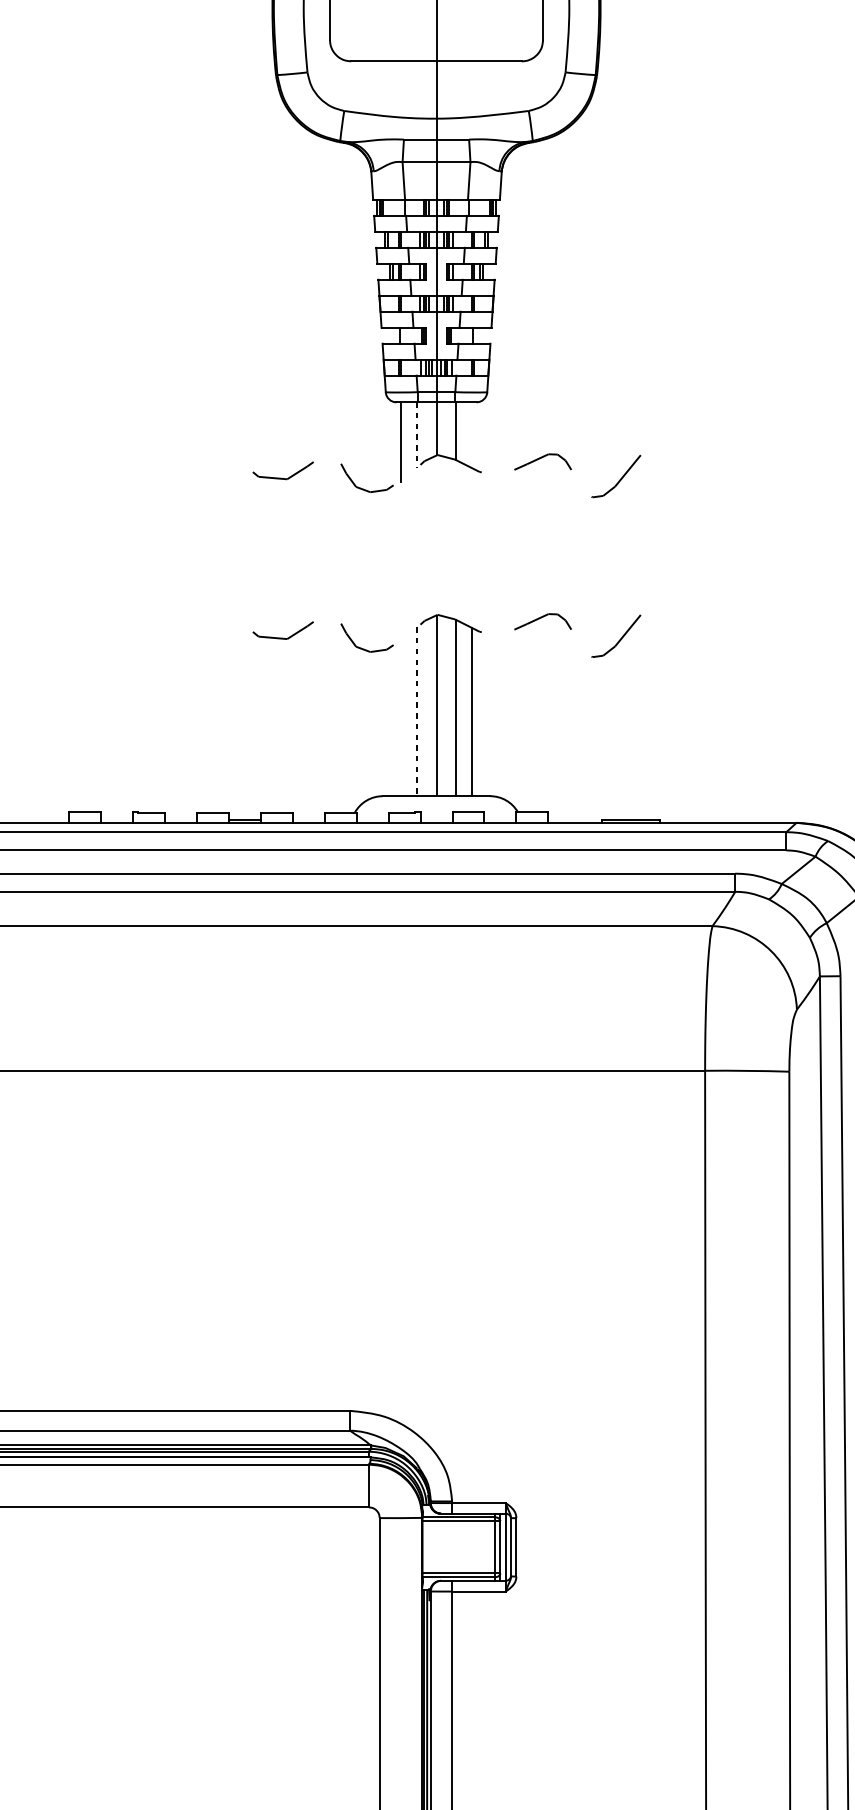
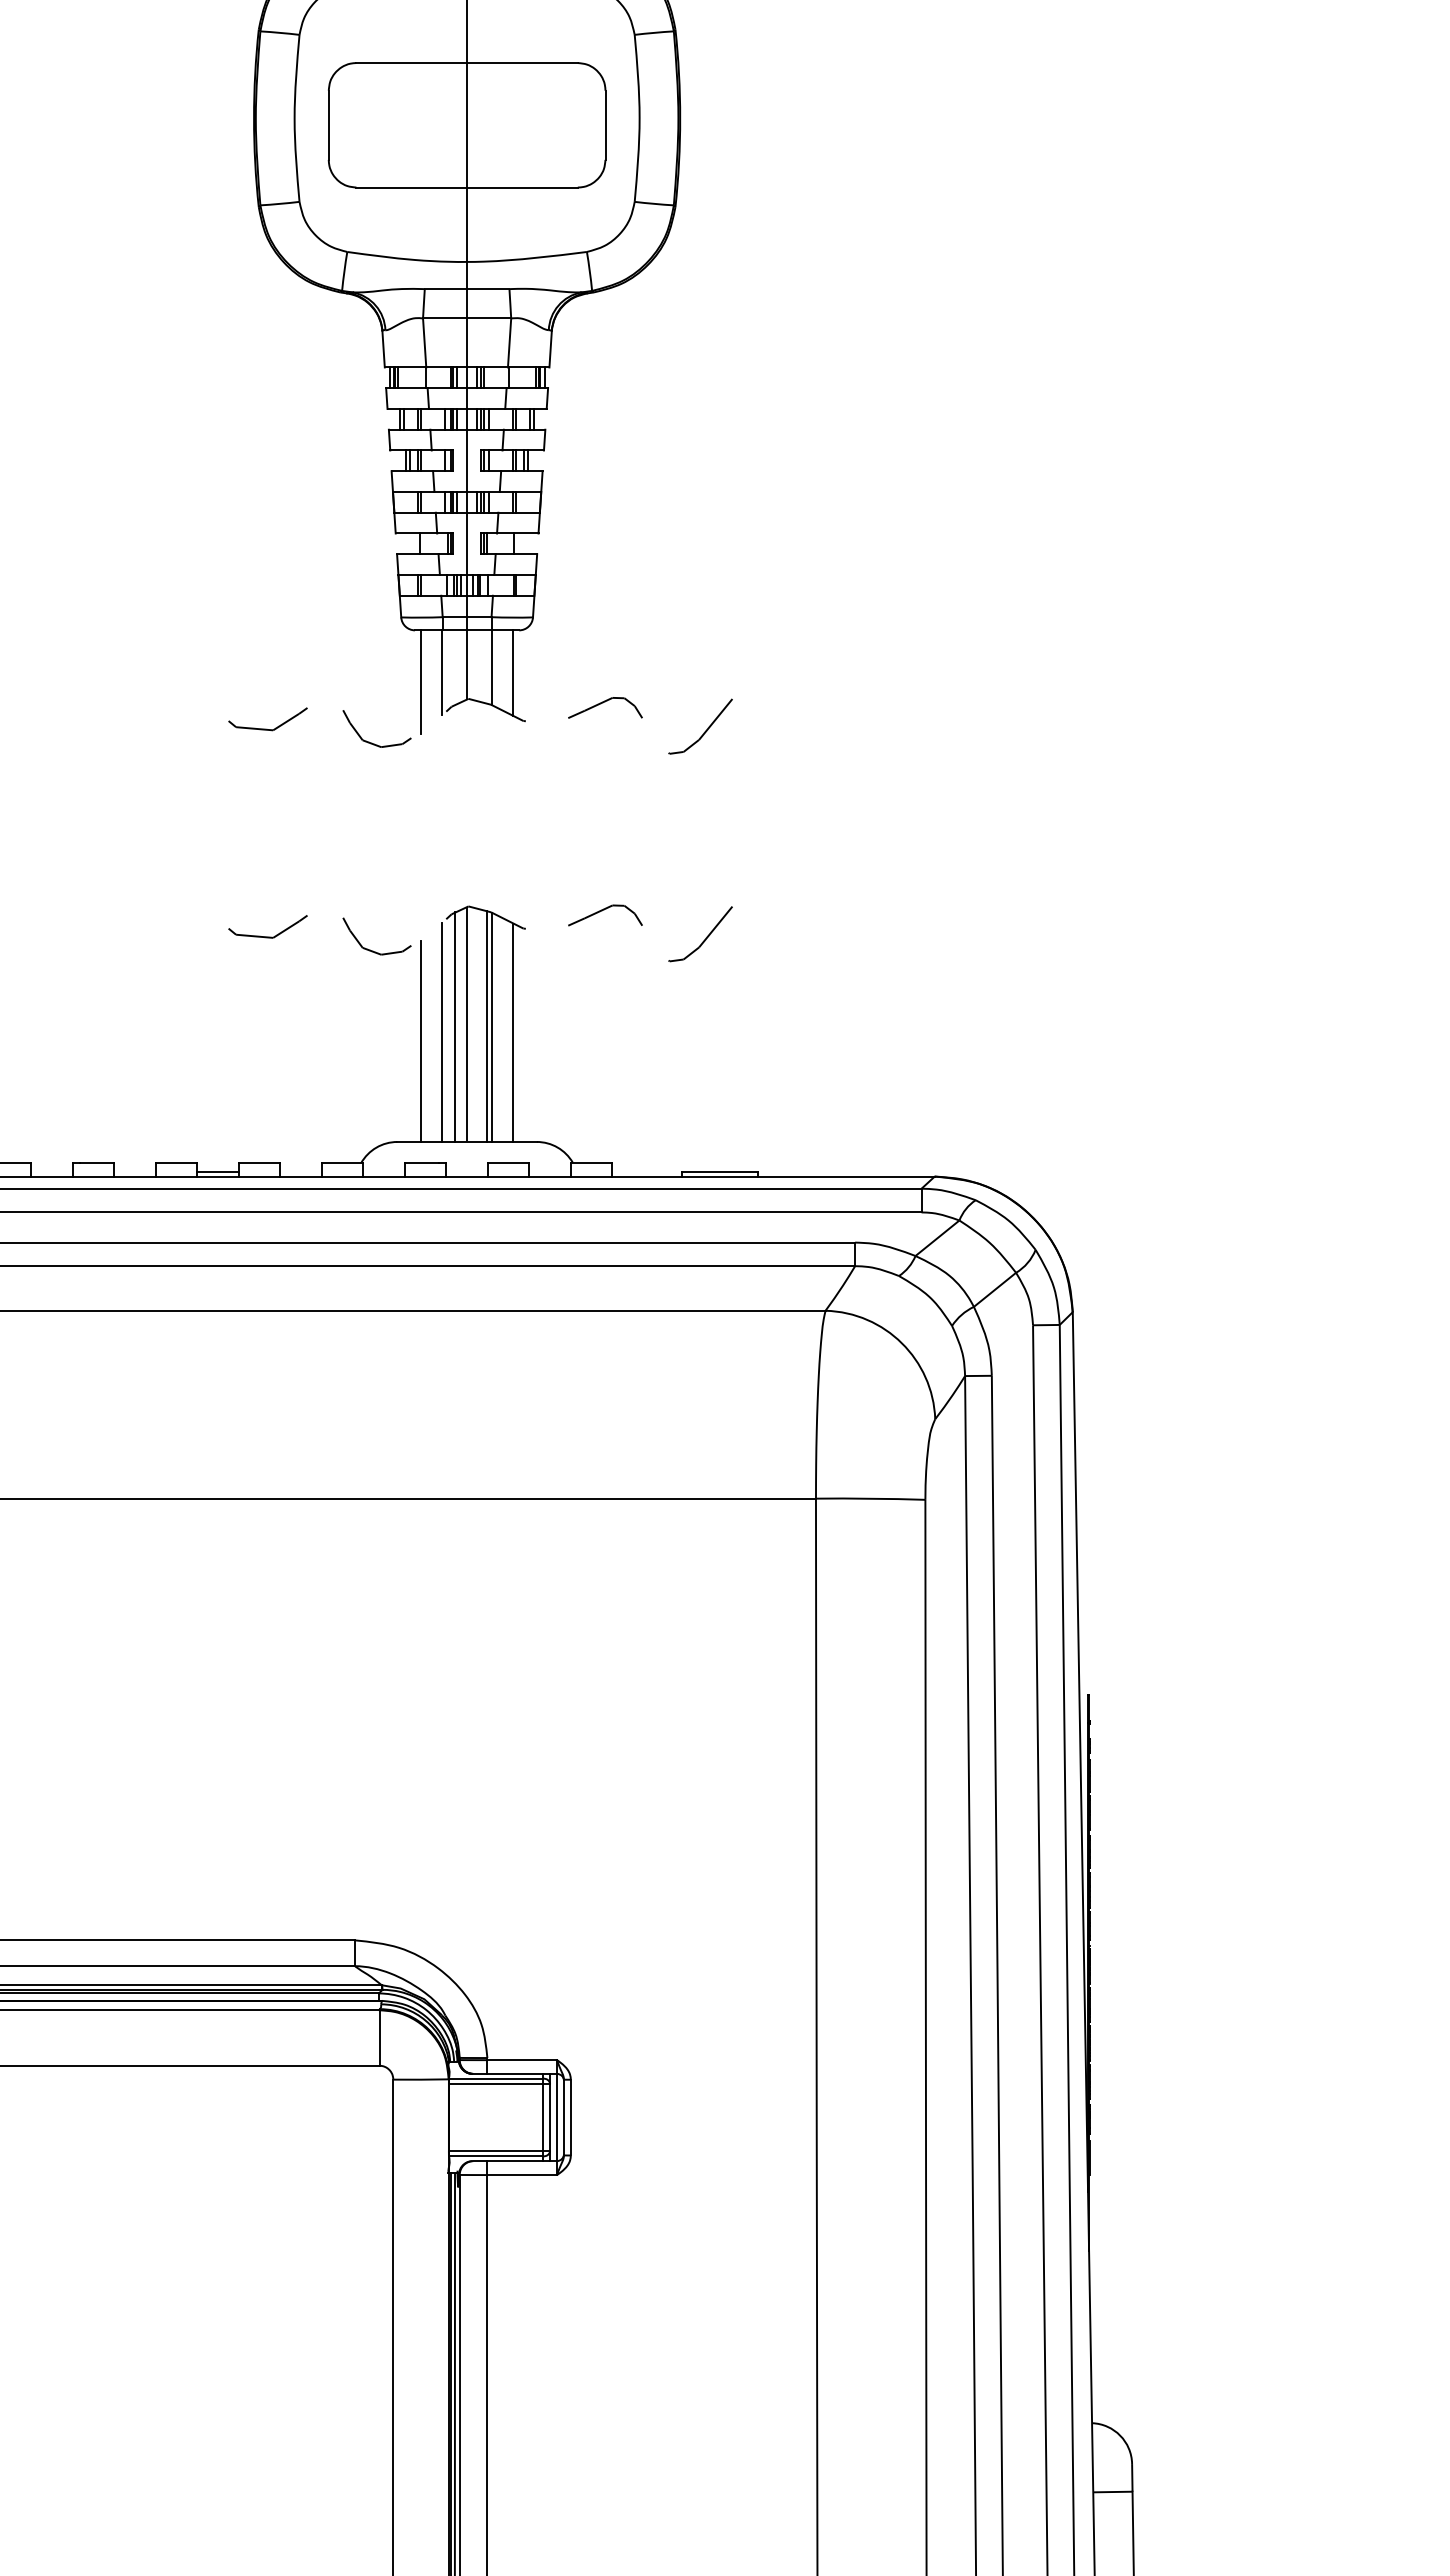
line: (417, 435) -> (442, 673), dashed -> solid
line: (471, 435) -> (512, 673), added
line: (452, 706) -> (487, 1025), added
line: (427, 707) -> (455, 1026), added
line: (417, 711) -> (442, 1032), dashed -> solid
line: (401, 718) -> (421, 1041), added

